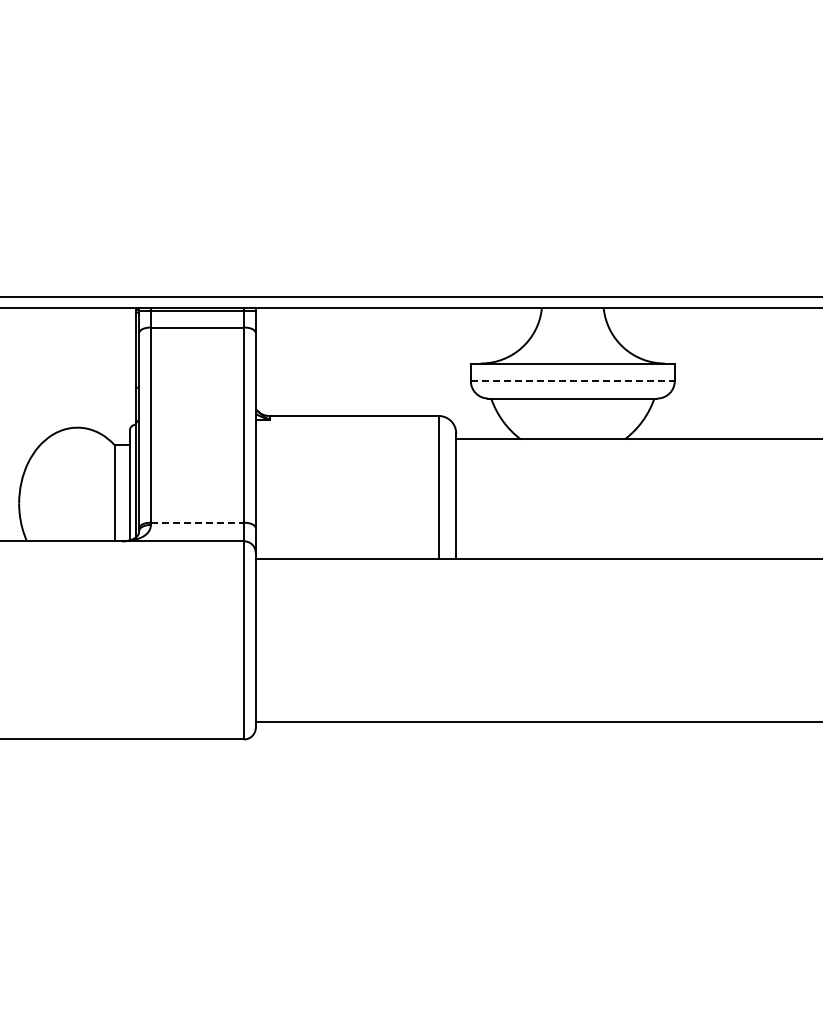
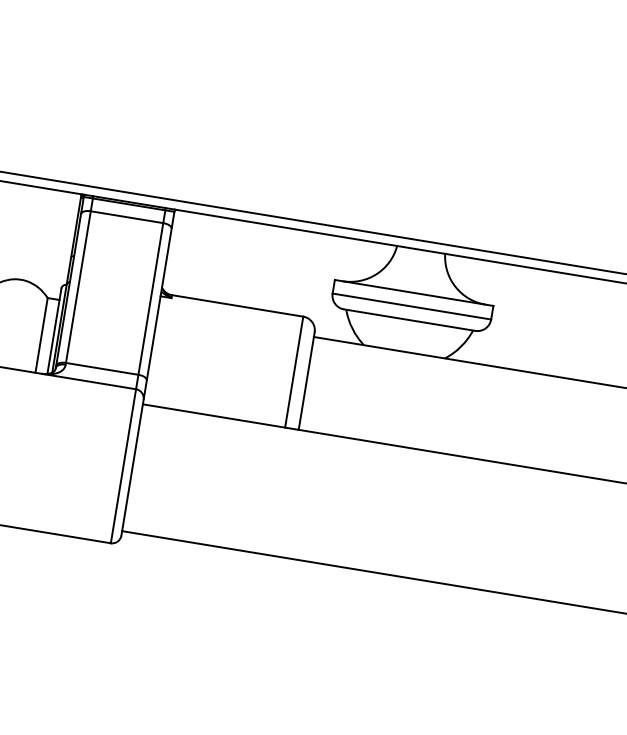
line: (572, 381) -> (411, 306), dashed -> solid
line: (197, 522) -> (102, 368), dashed -> solid

